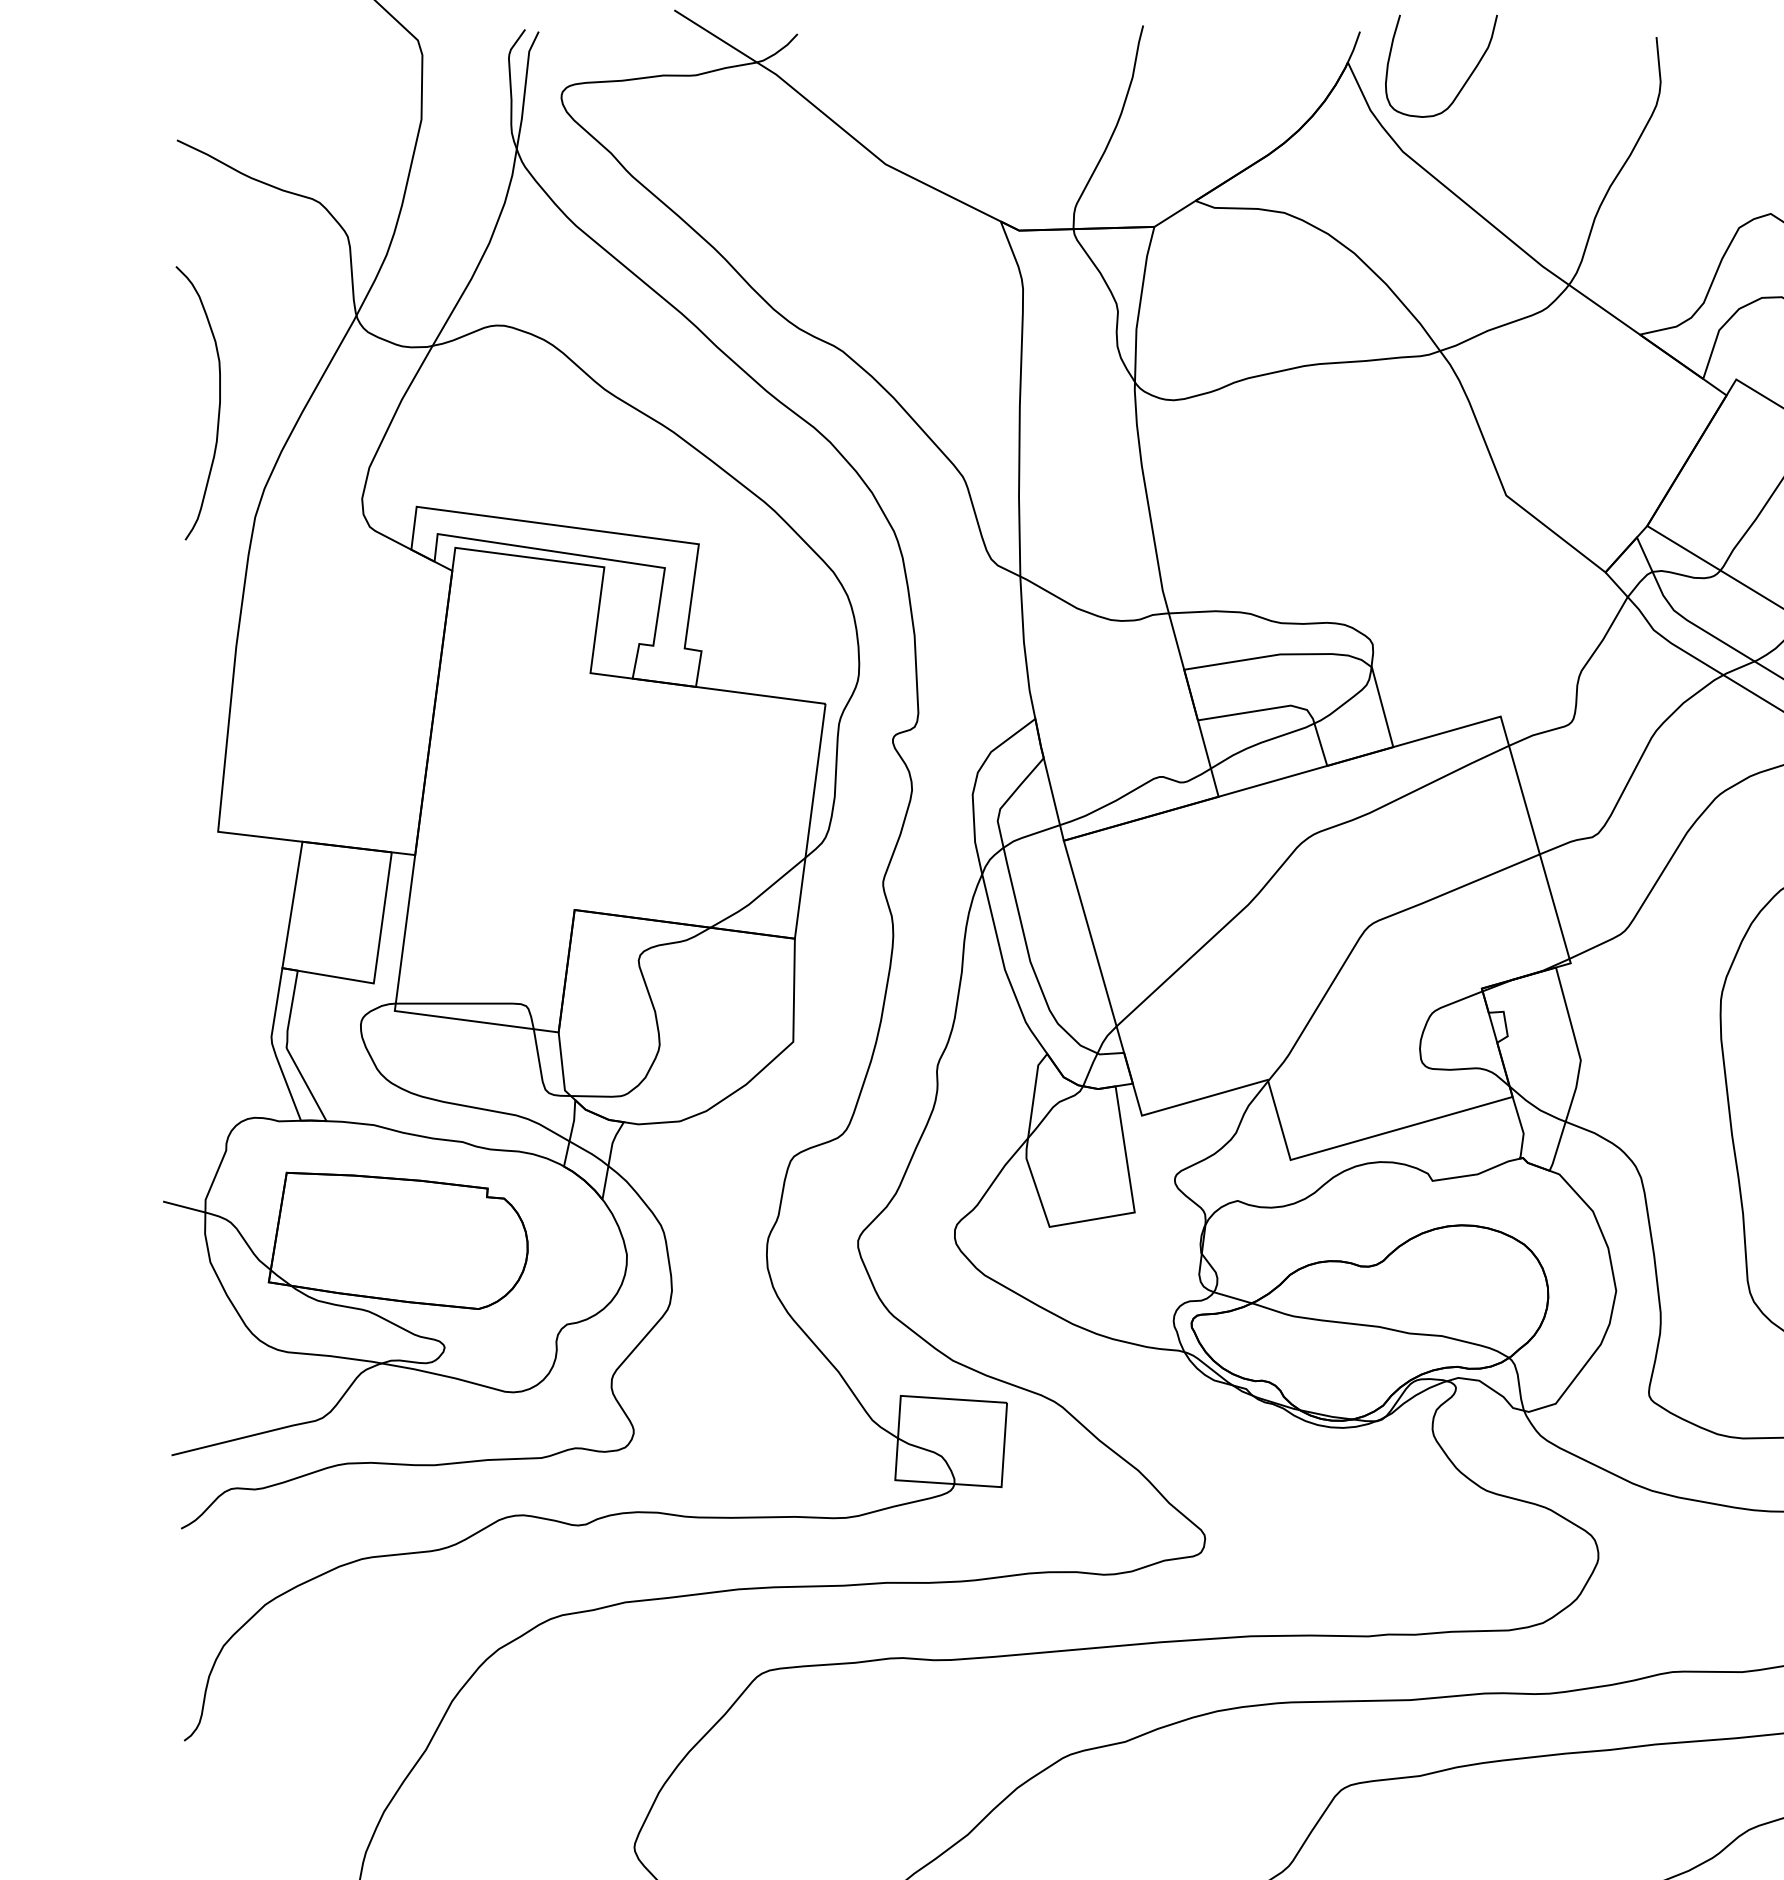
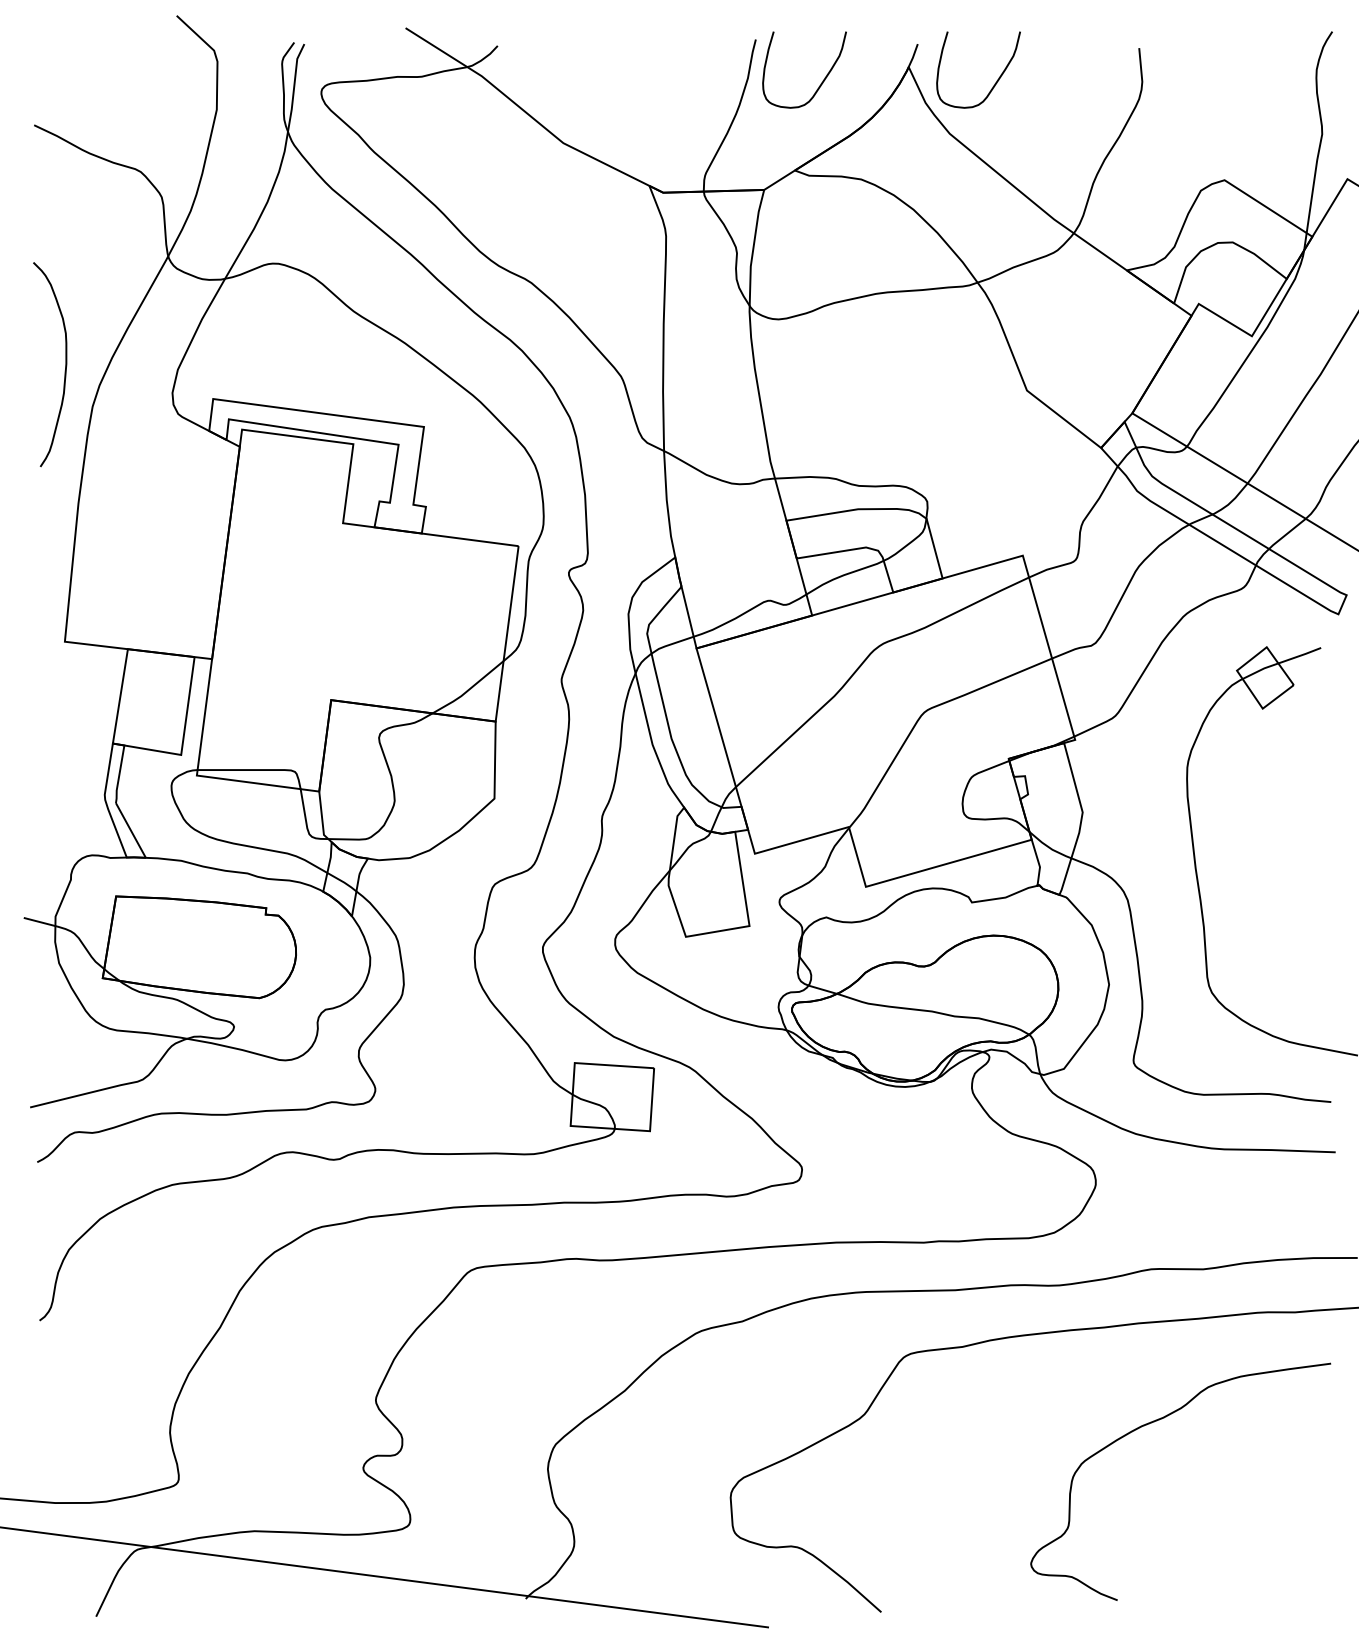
curve: (1232, 80) -> (822, 80), added
curve: (218, 403) -> (65, 364), moved

